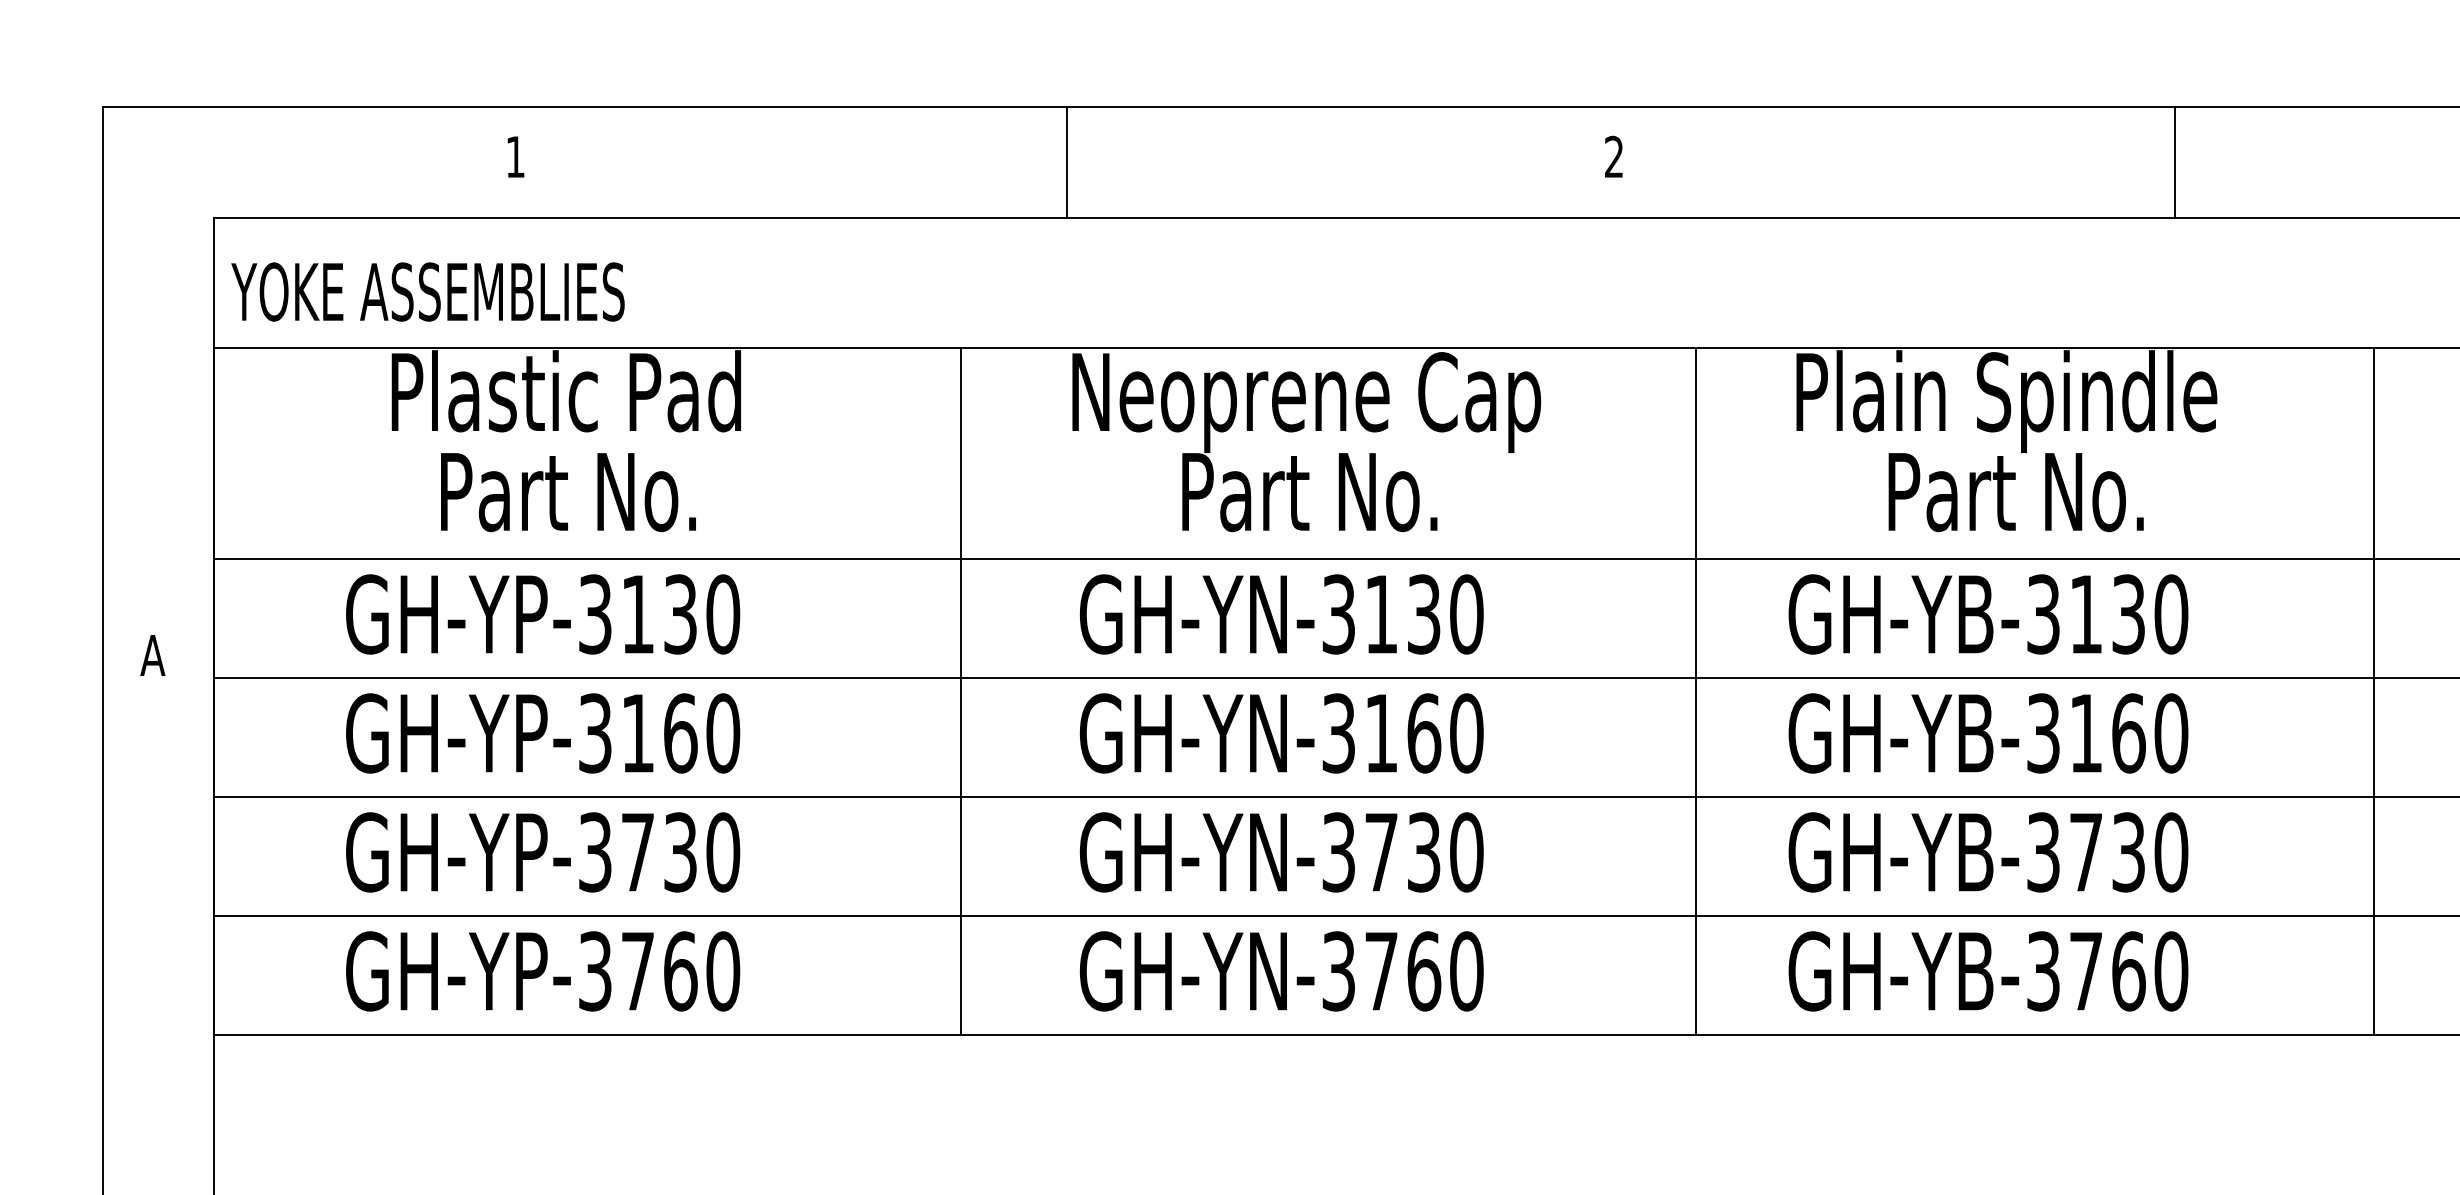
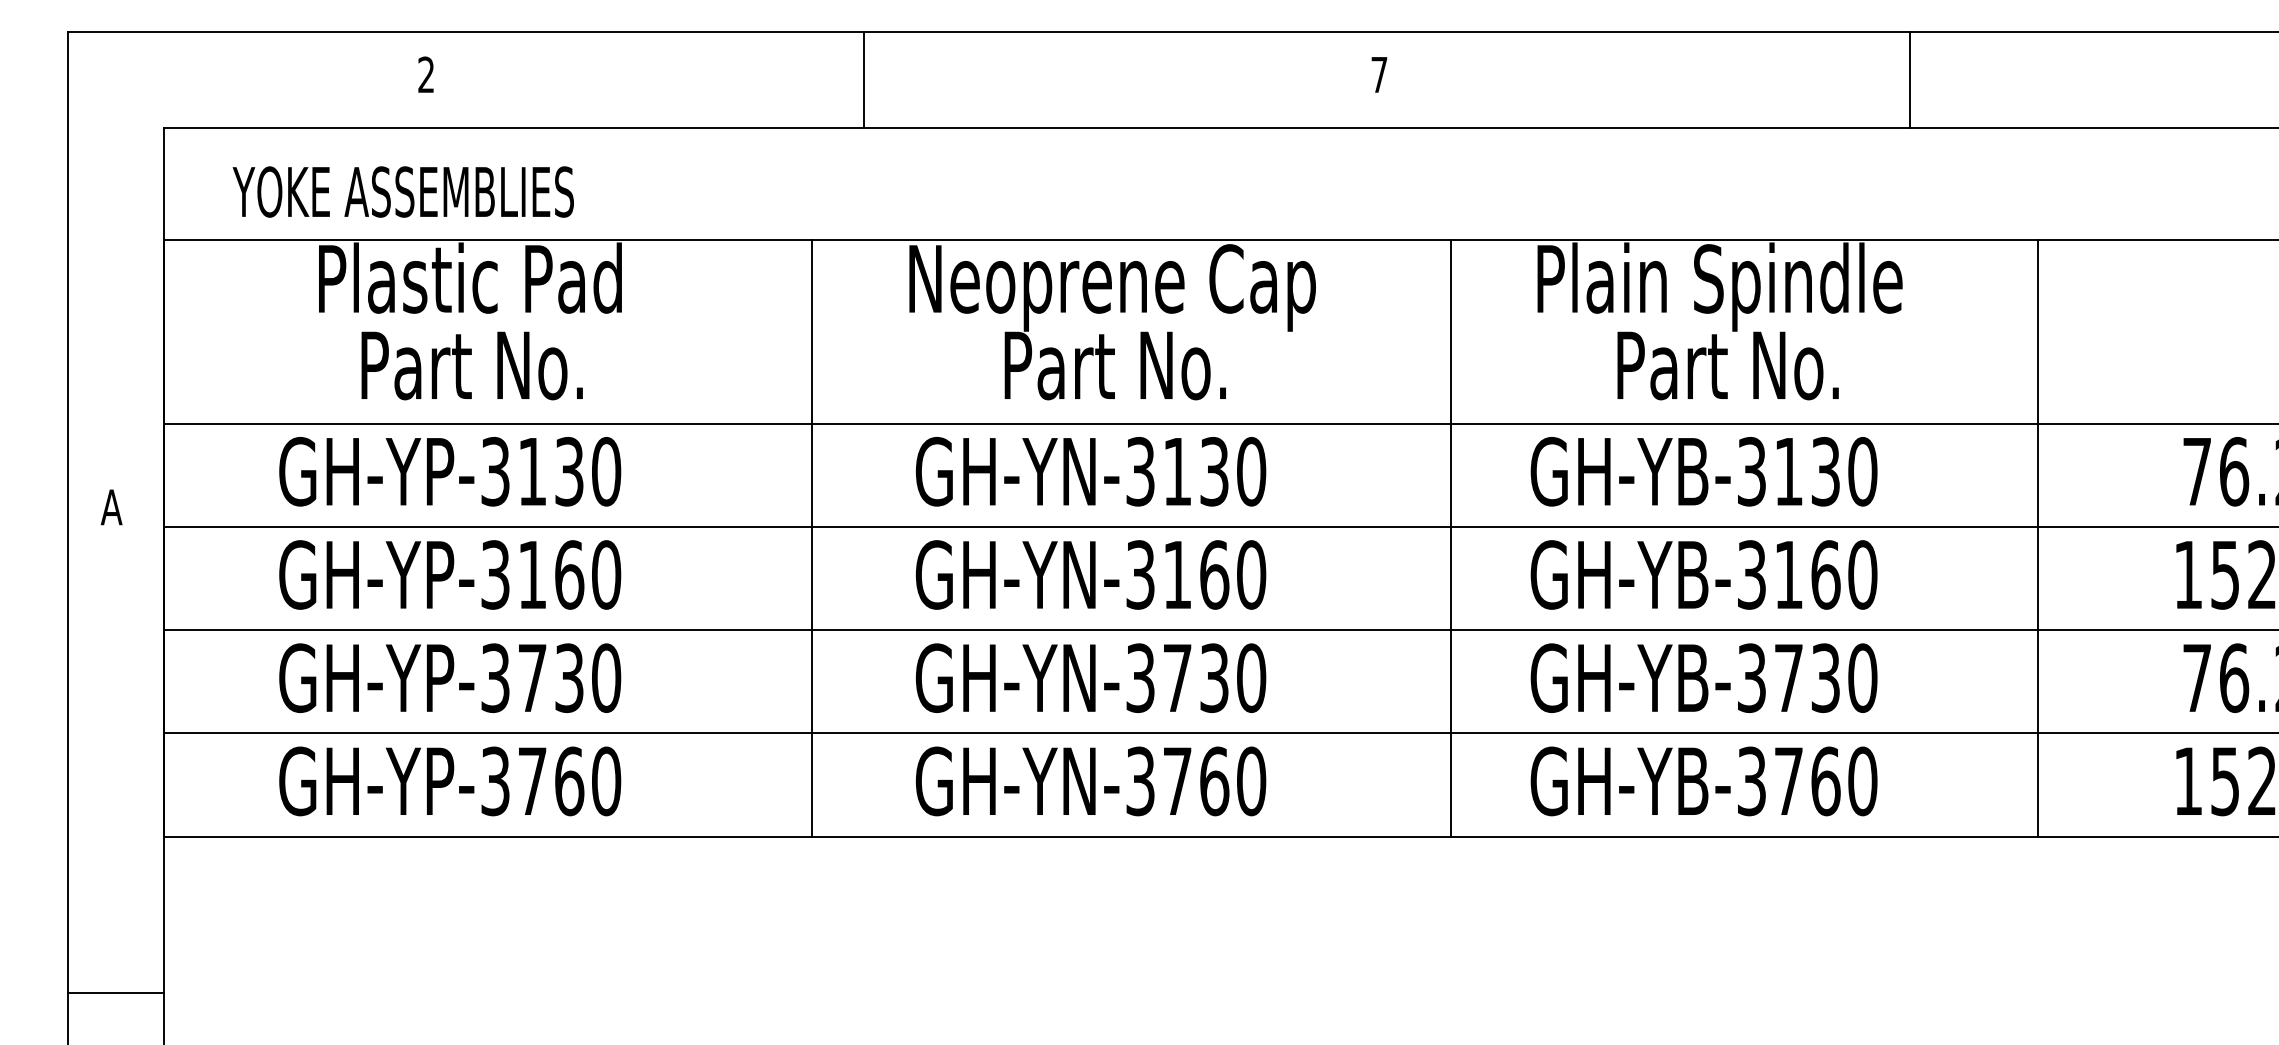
text: (514, 156) -> (425, 74), 1 -> 2
text: (1614, 156) -> (1379, 74), 2 -> 7
line: (1066, 162) -> (863, 79), moved
line: (2174, 162) -> (1909, 79), moved
text: (427, 291) -> (402, 191), moved

